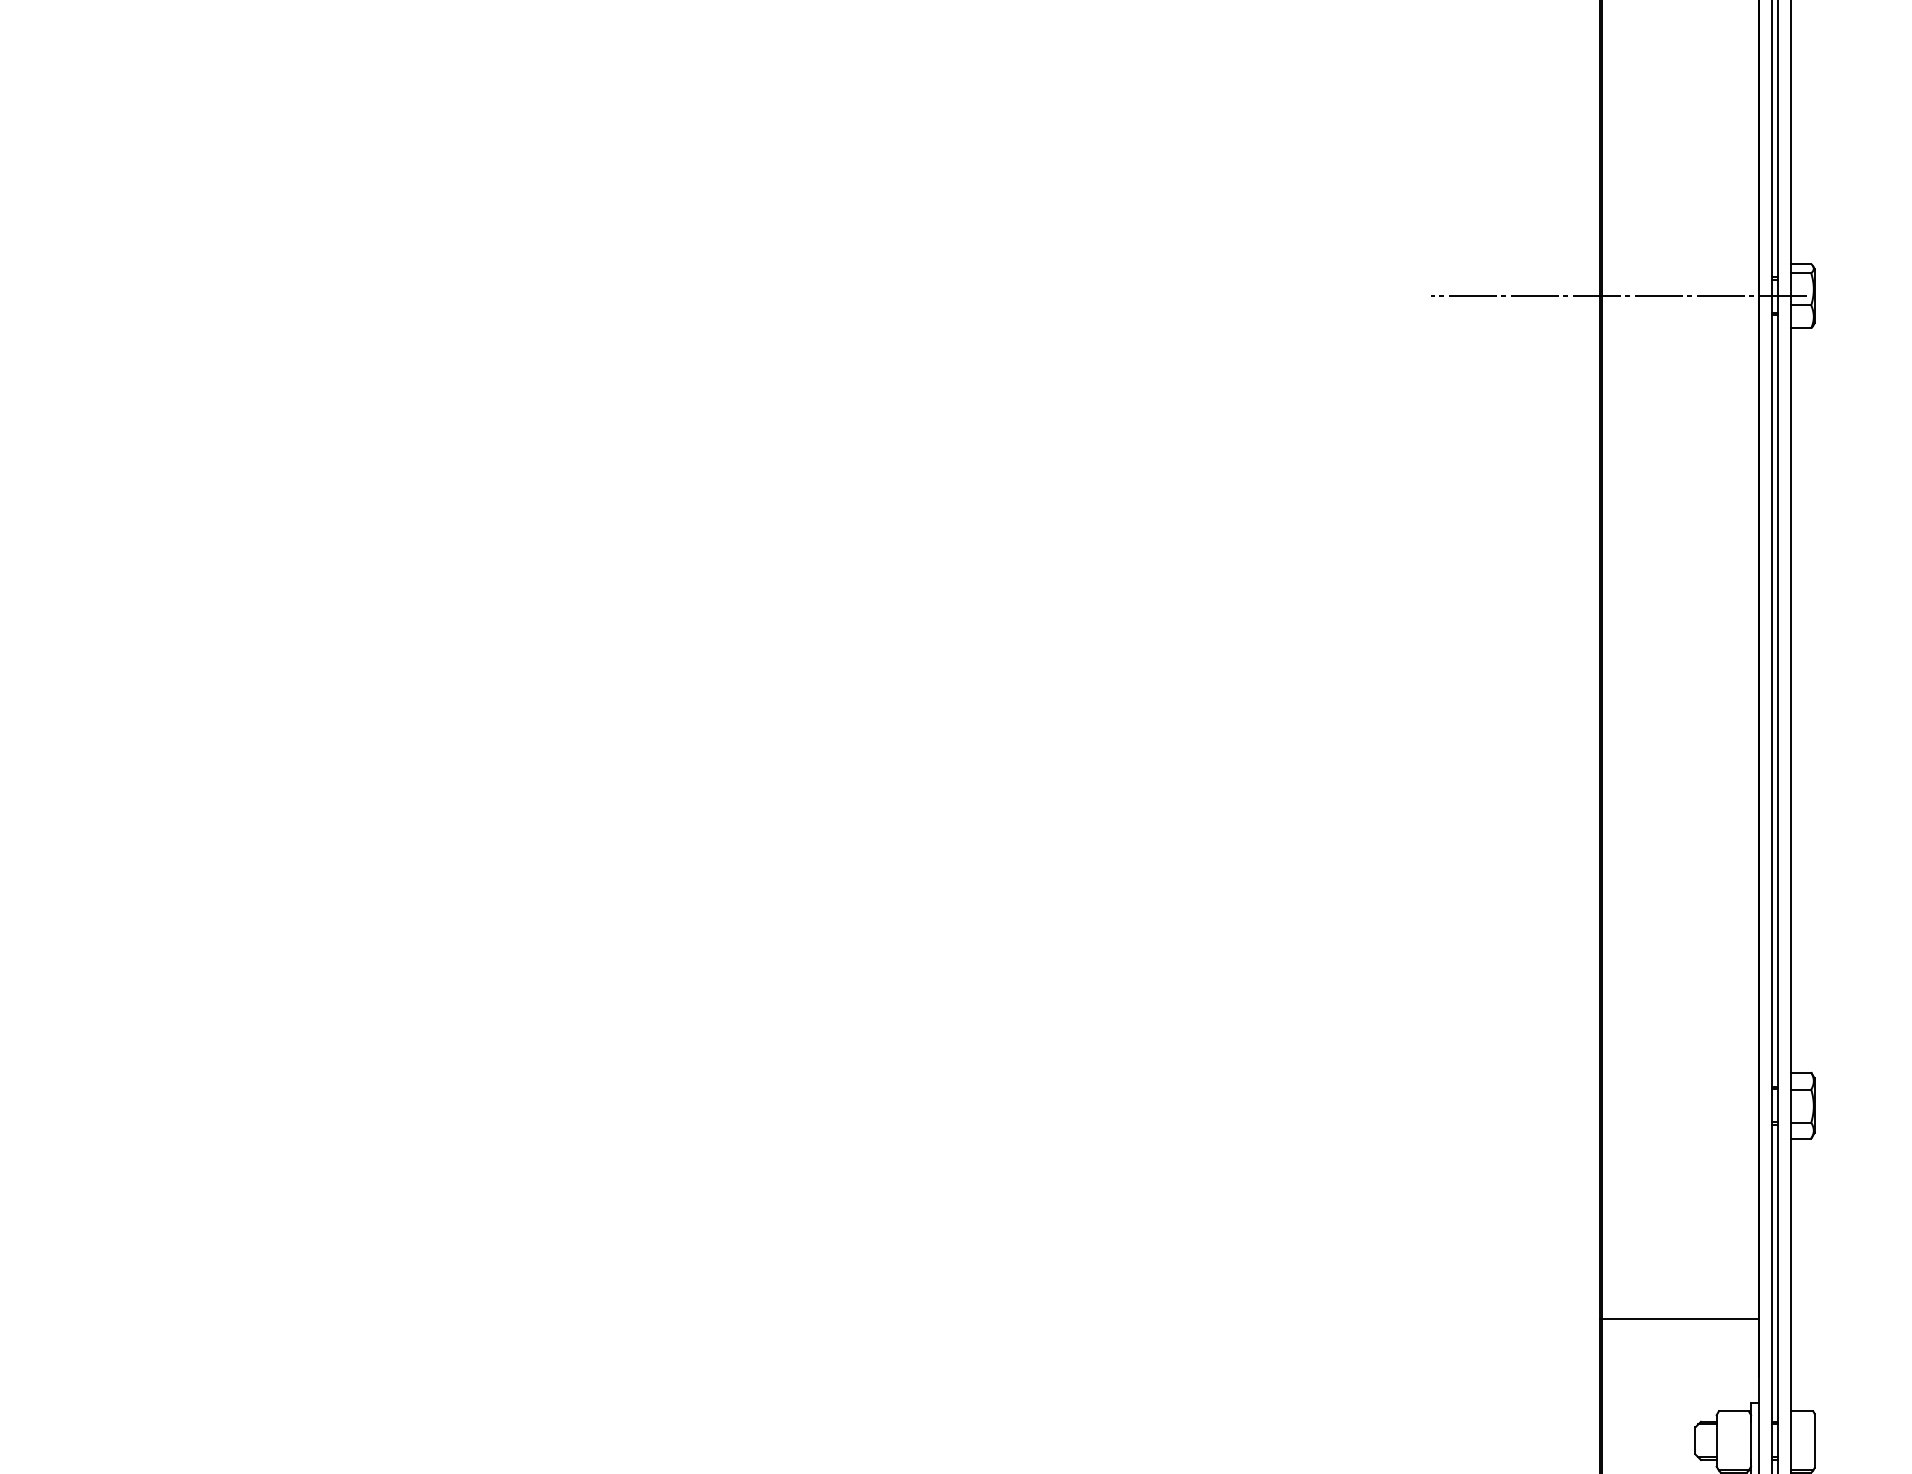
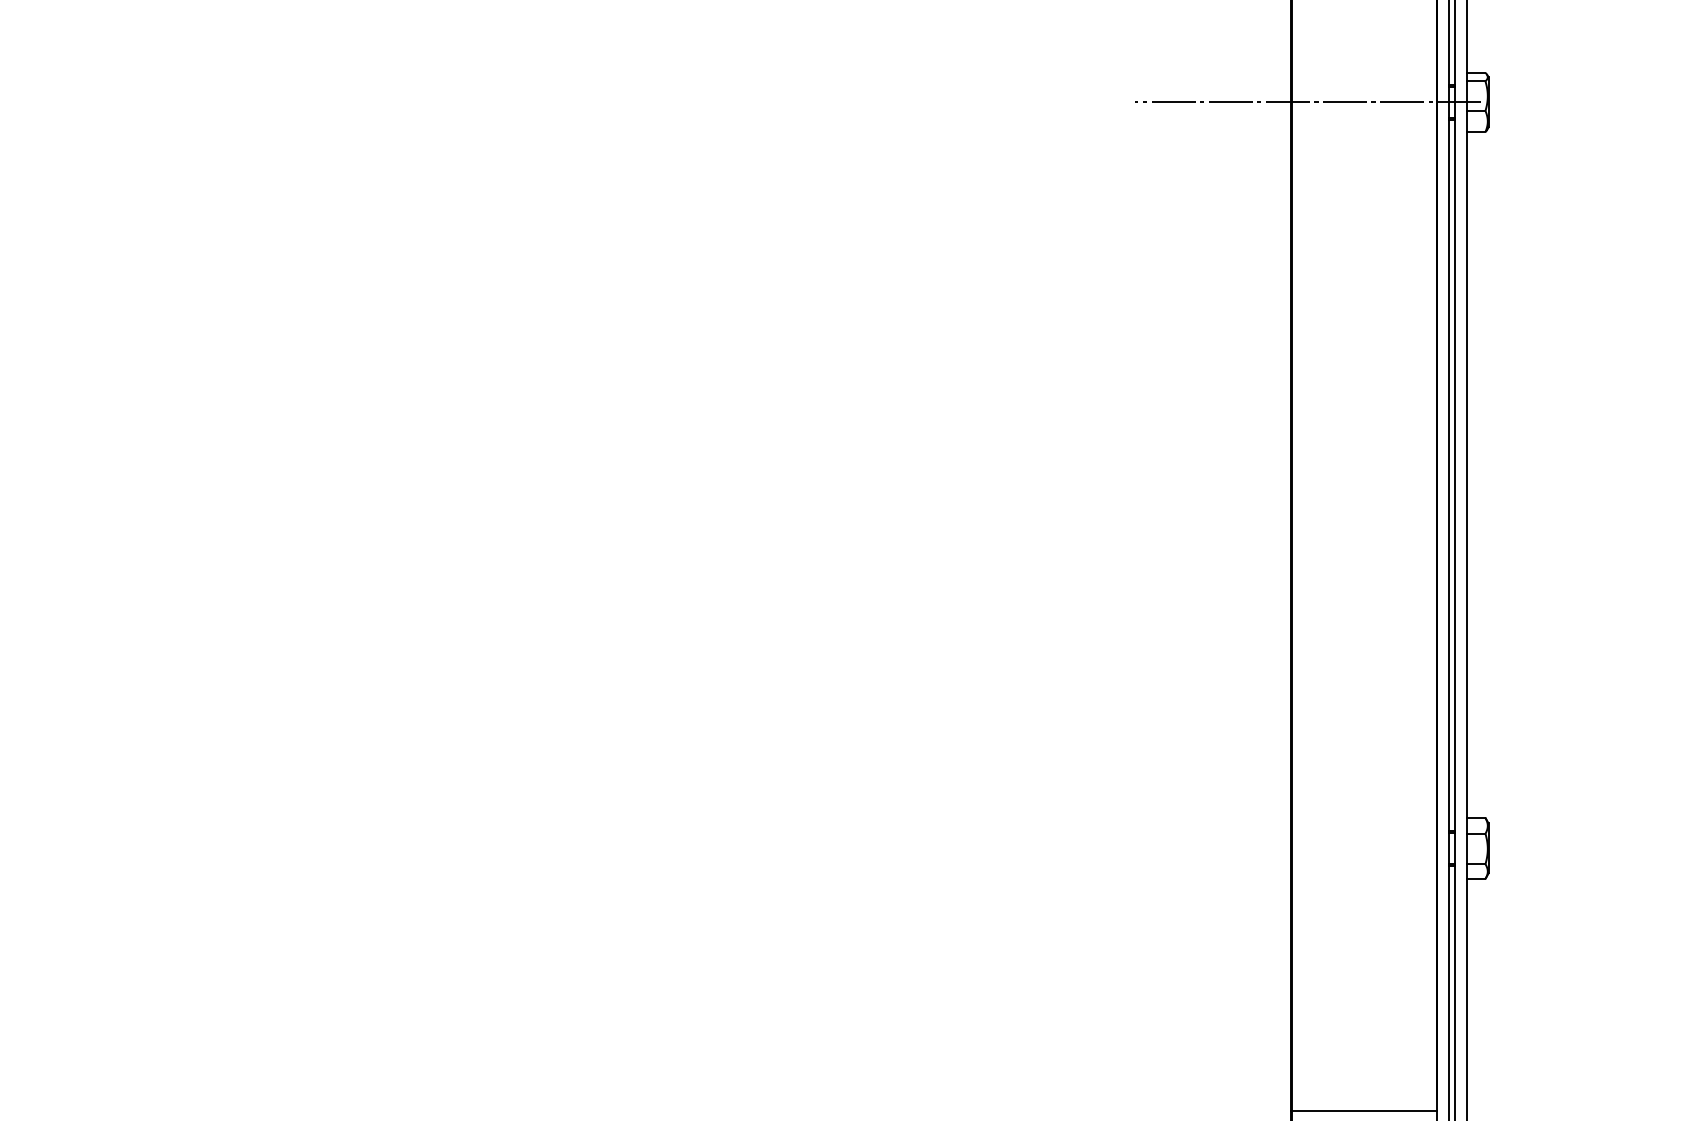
line: (1679, 1319) -> (1364, 1110), moved

